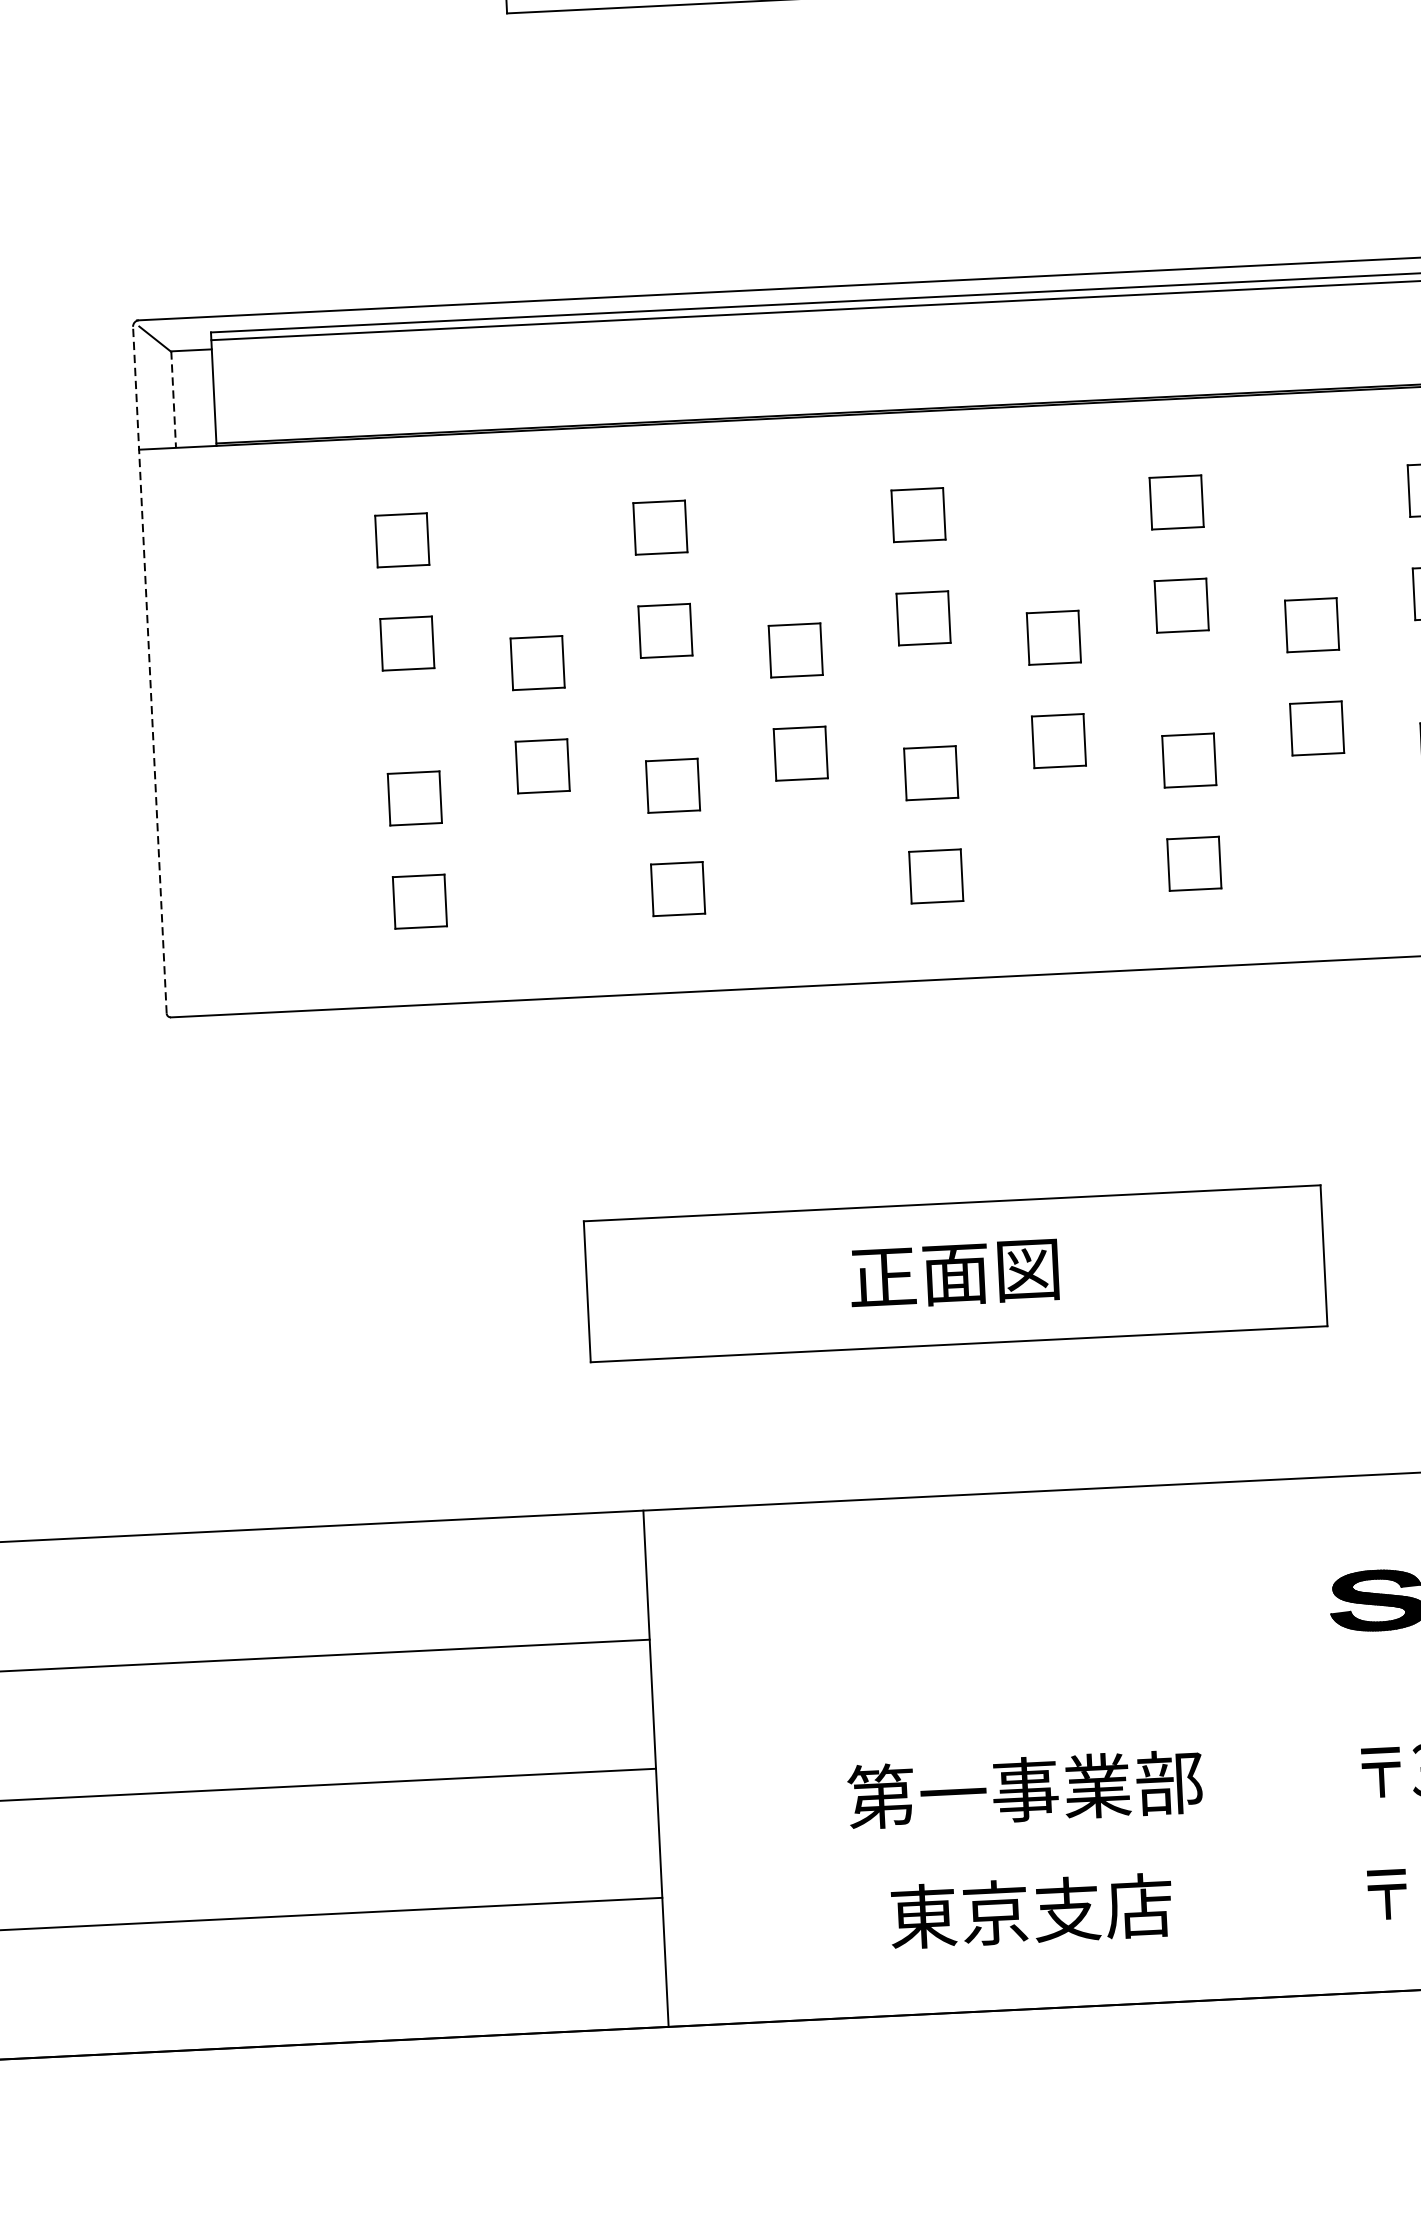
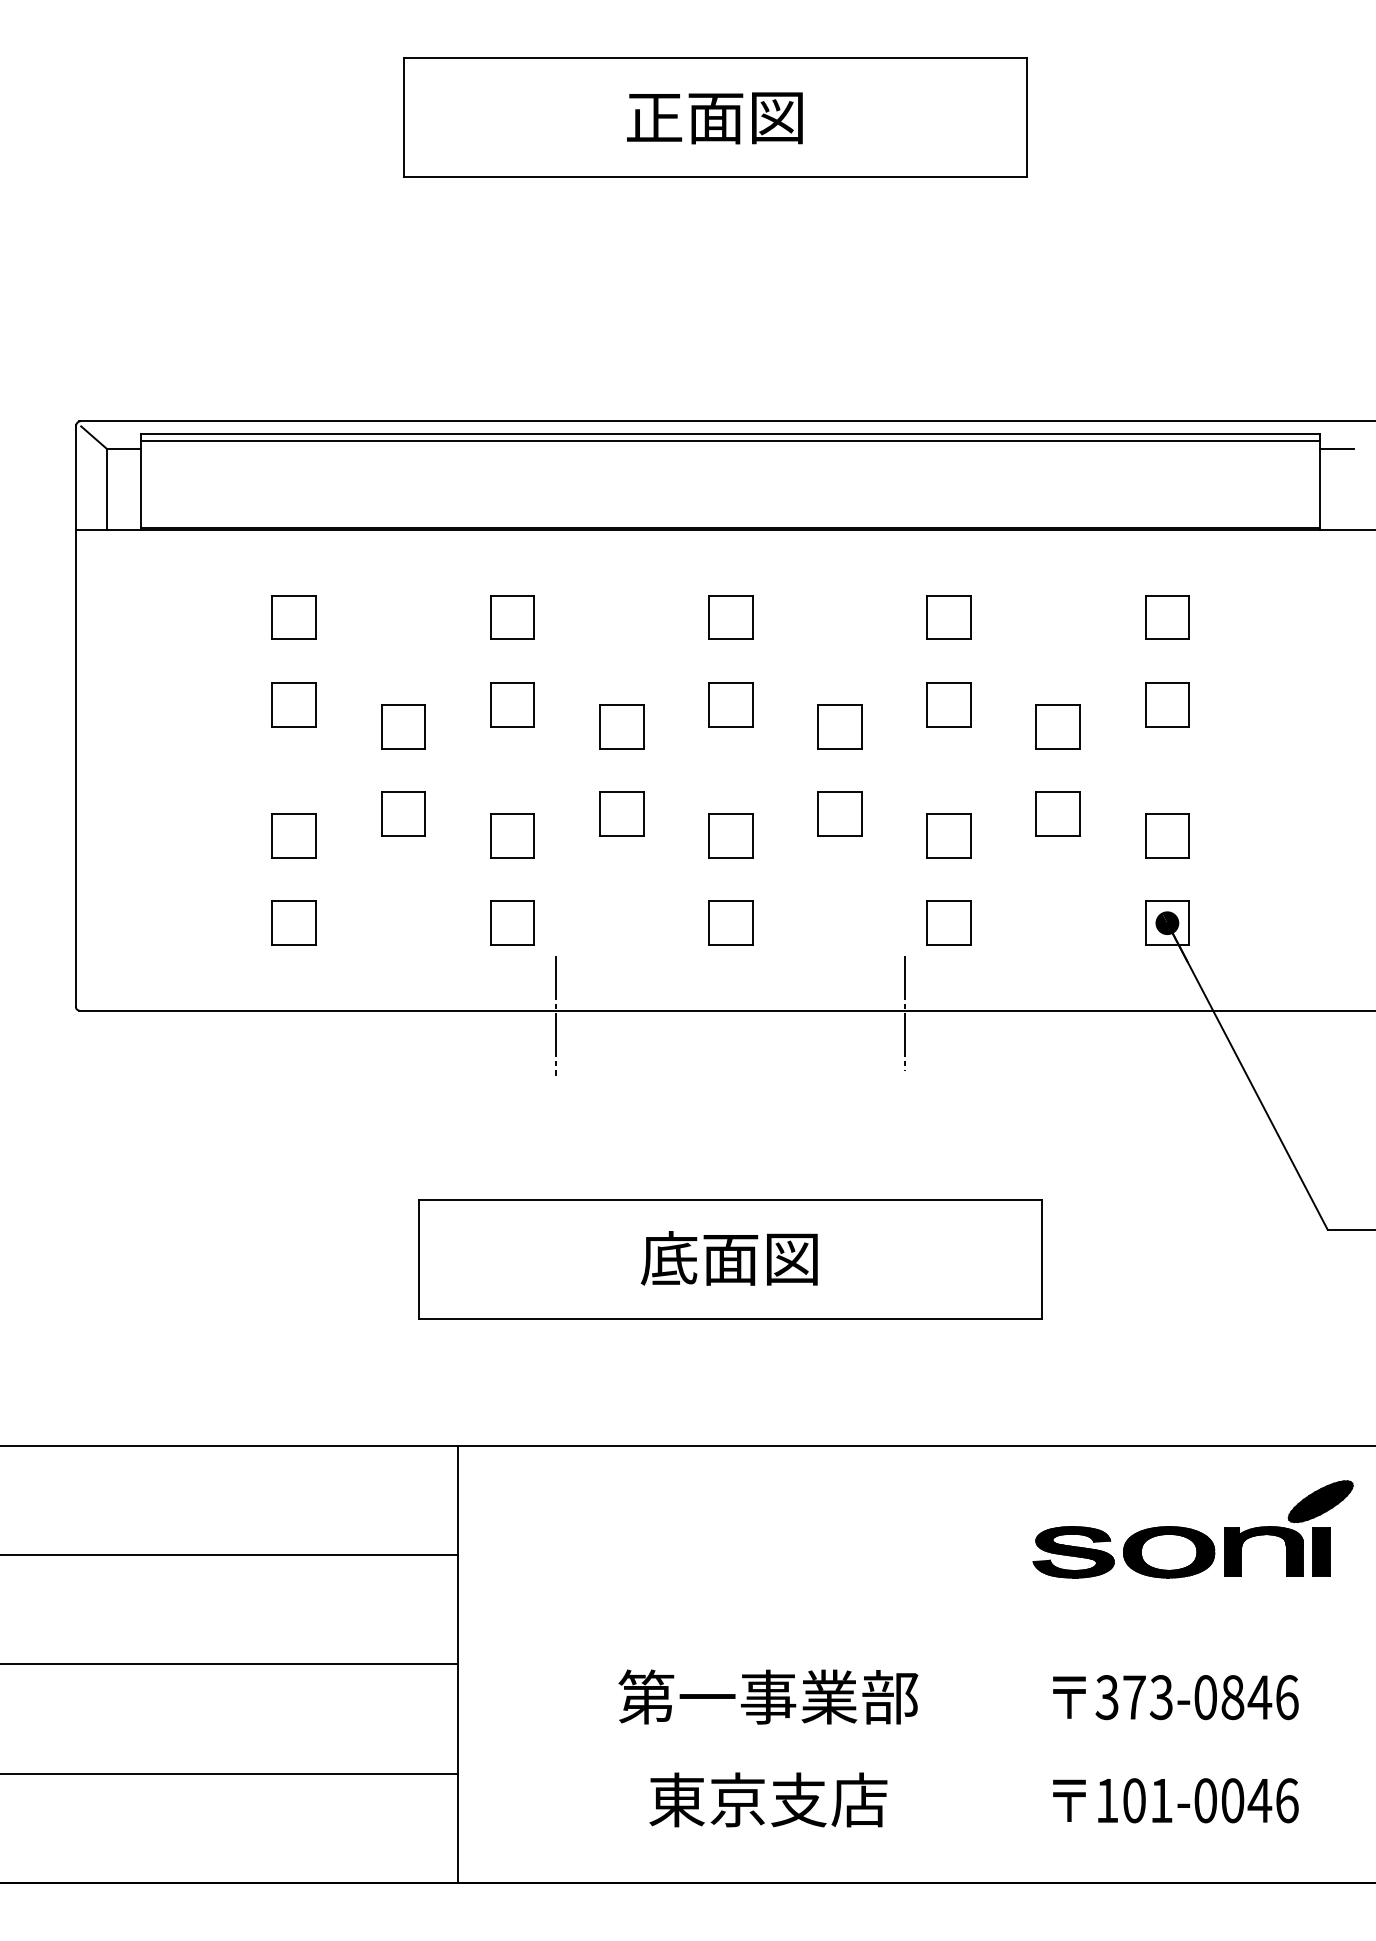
line: (174, 399) -> (107, 489), dashed -> solid
line: (149, 668) -> (75, 715), dashed -> solid
line: (1148, 973) -> (905, 1013), added
line: (735, 996) -> (556, 1016), added
text: (881, 1276) -> (668, 1258), 正面図 -> 底面図

